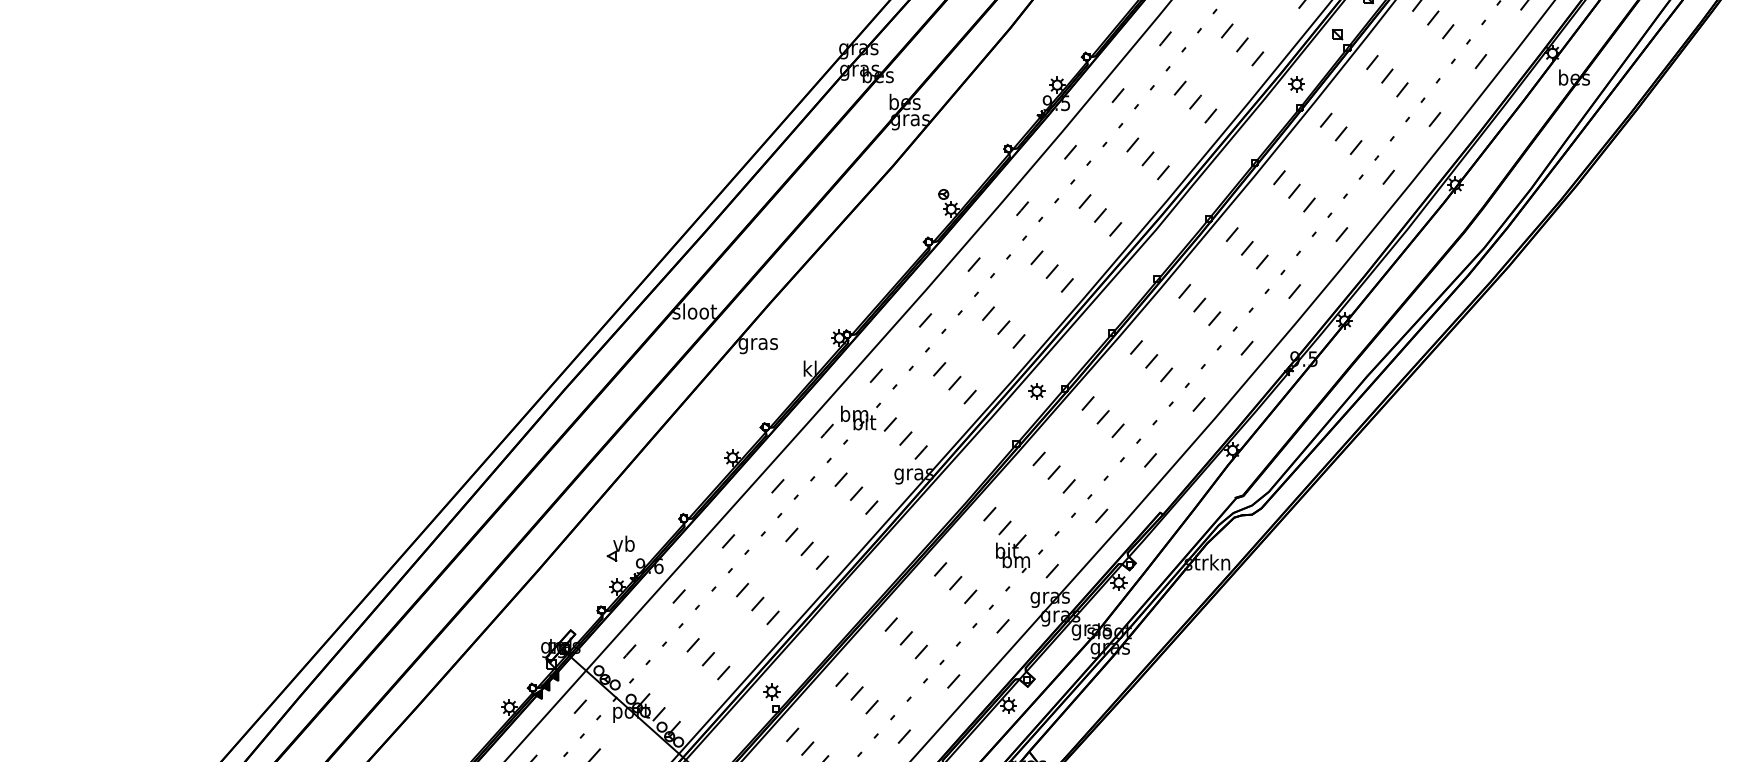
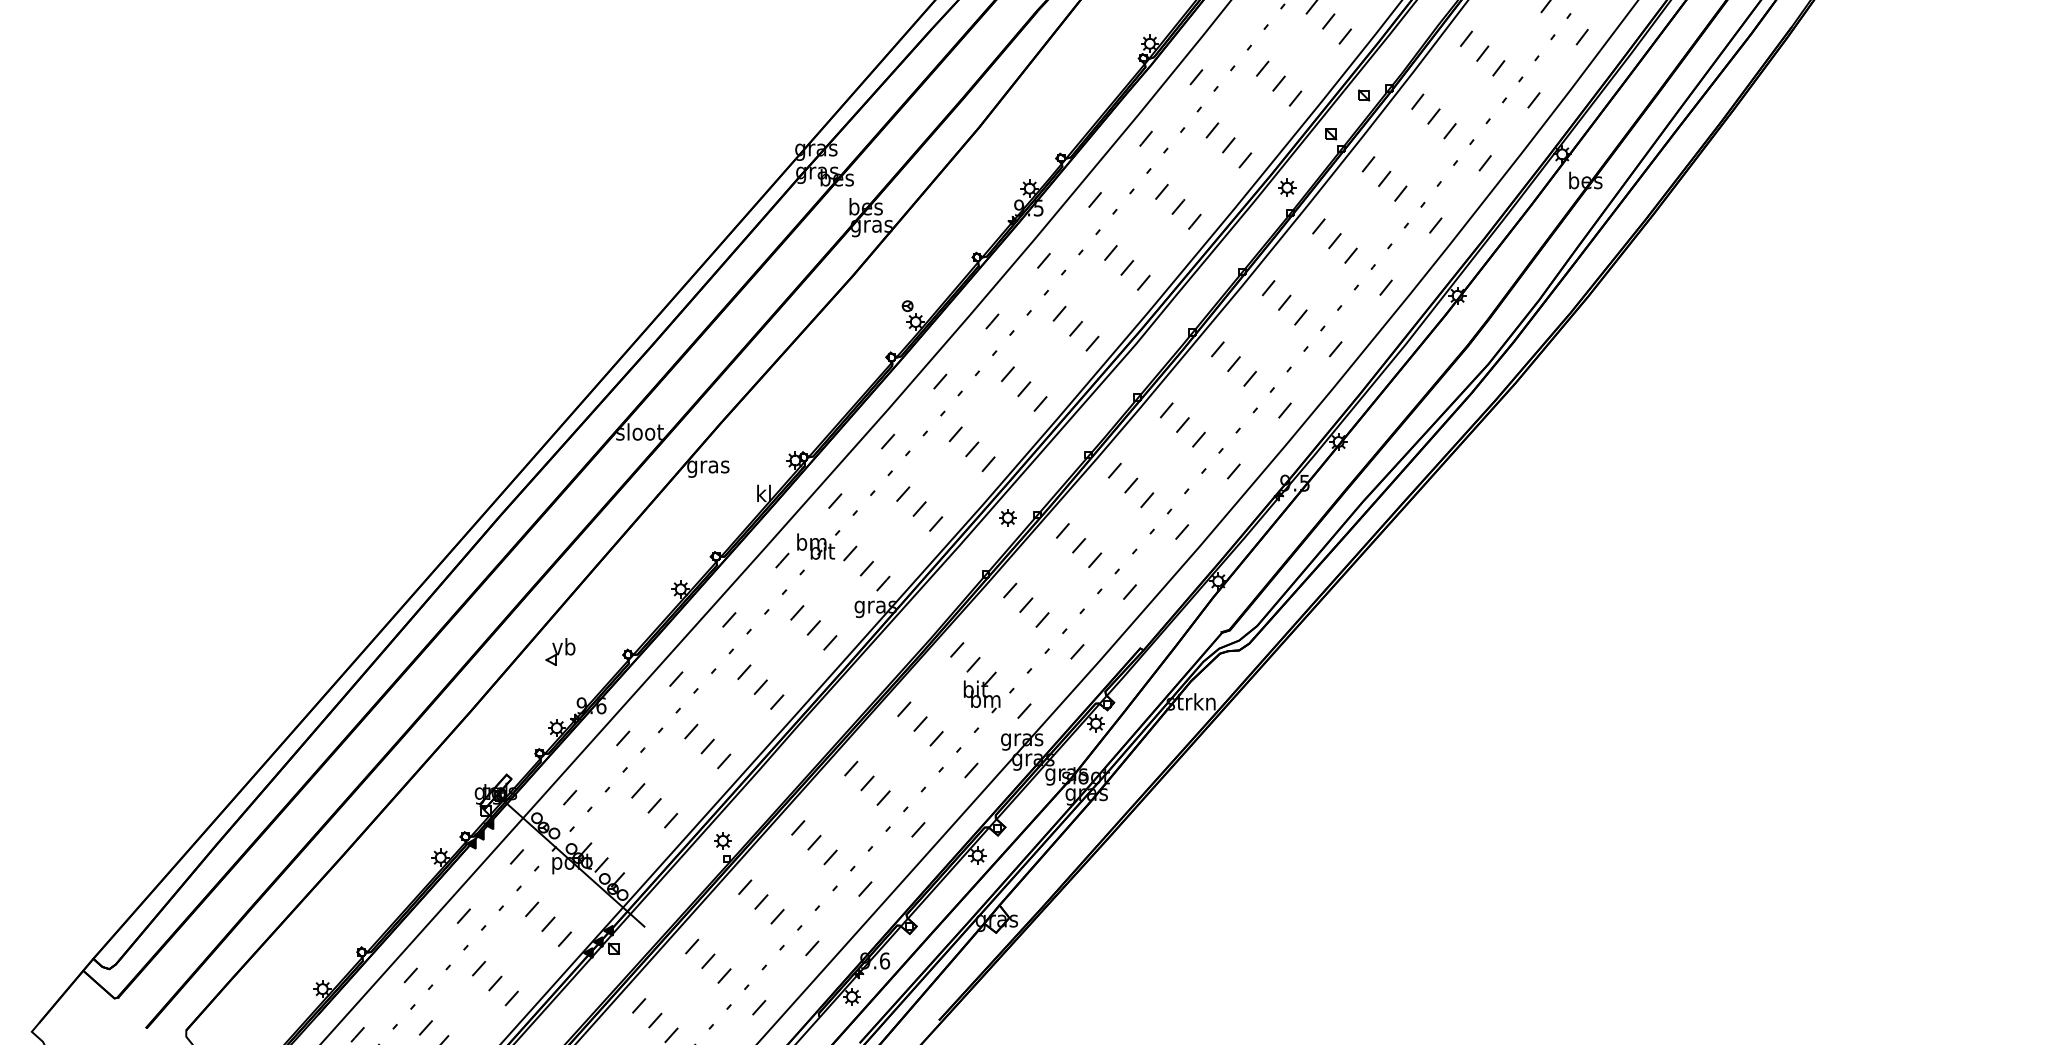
part: (620, 548) -> (560, 651), moved

